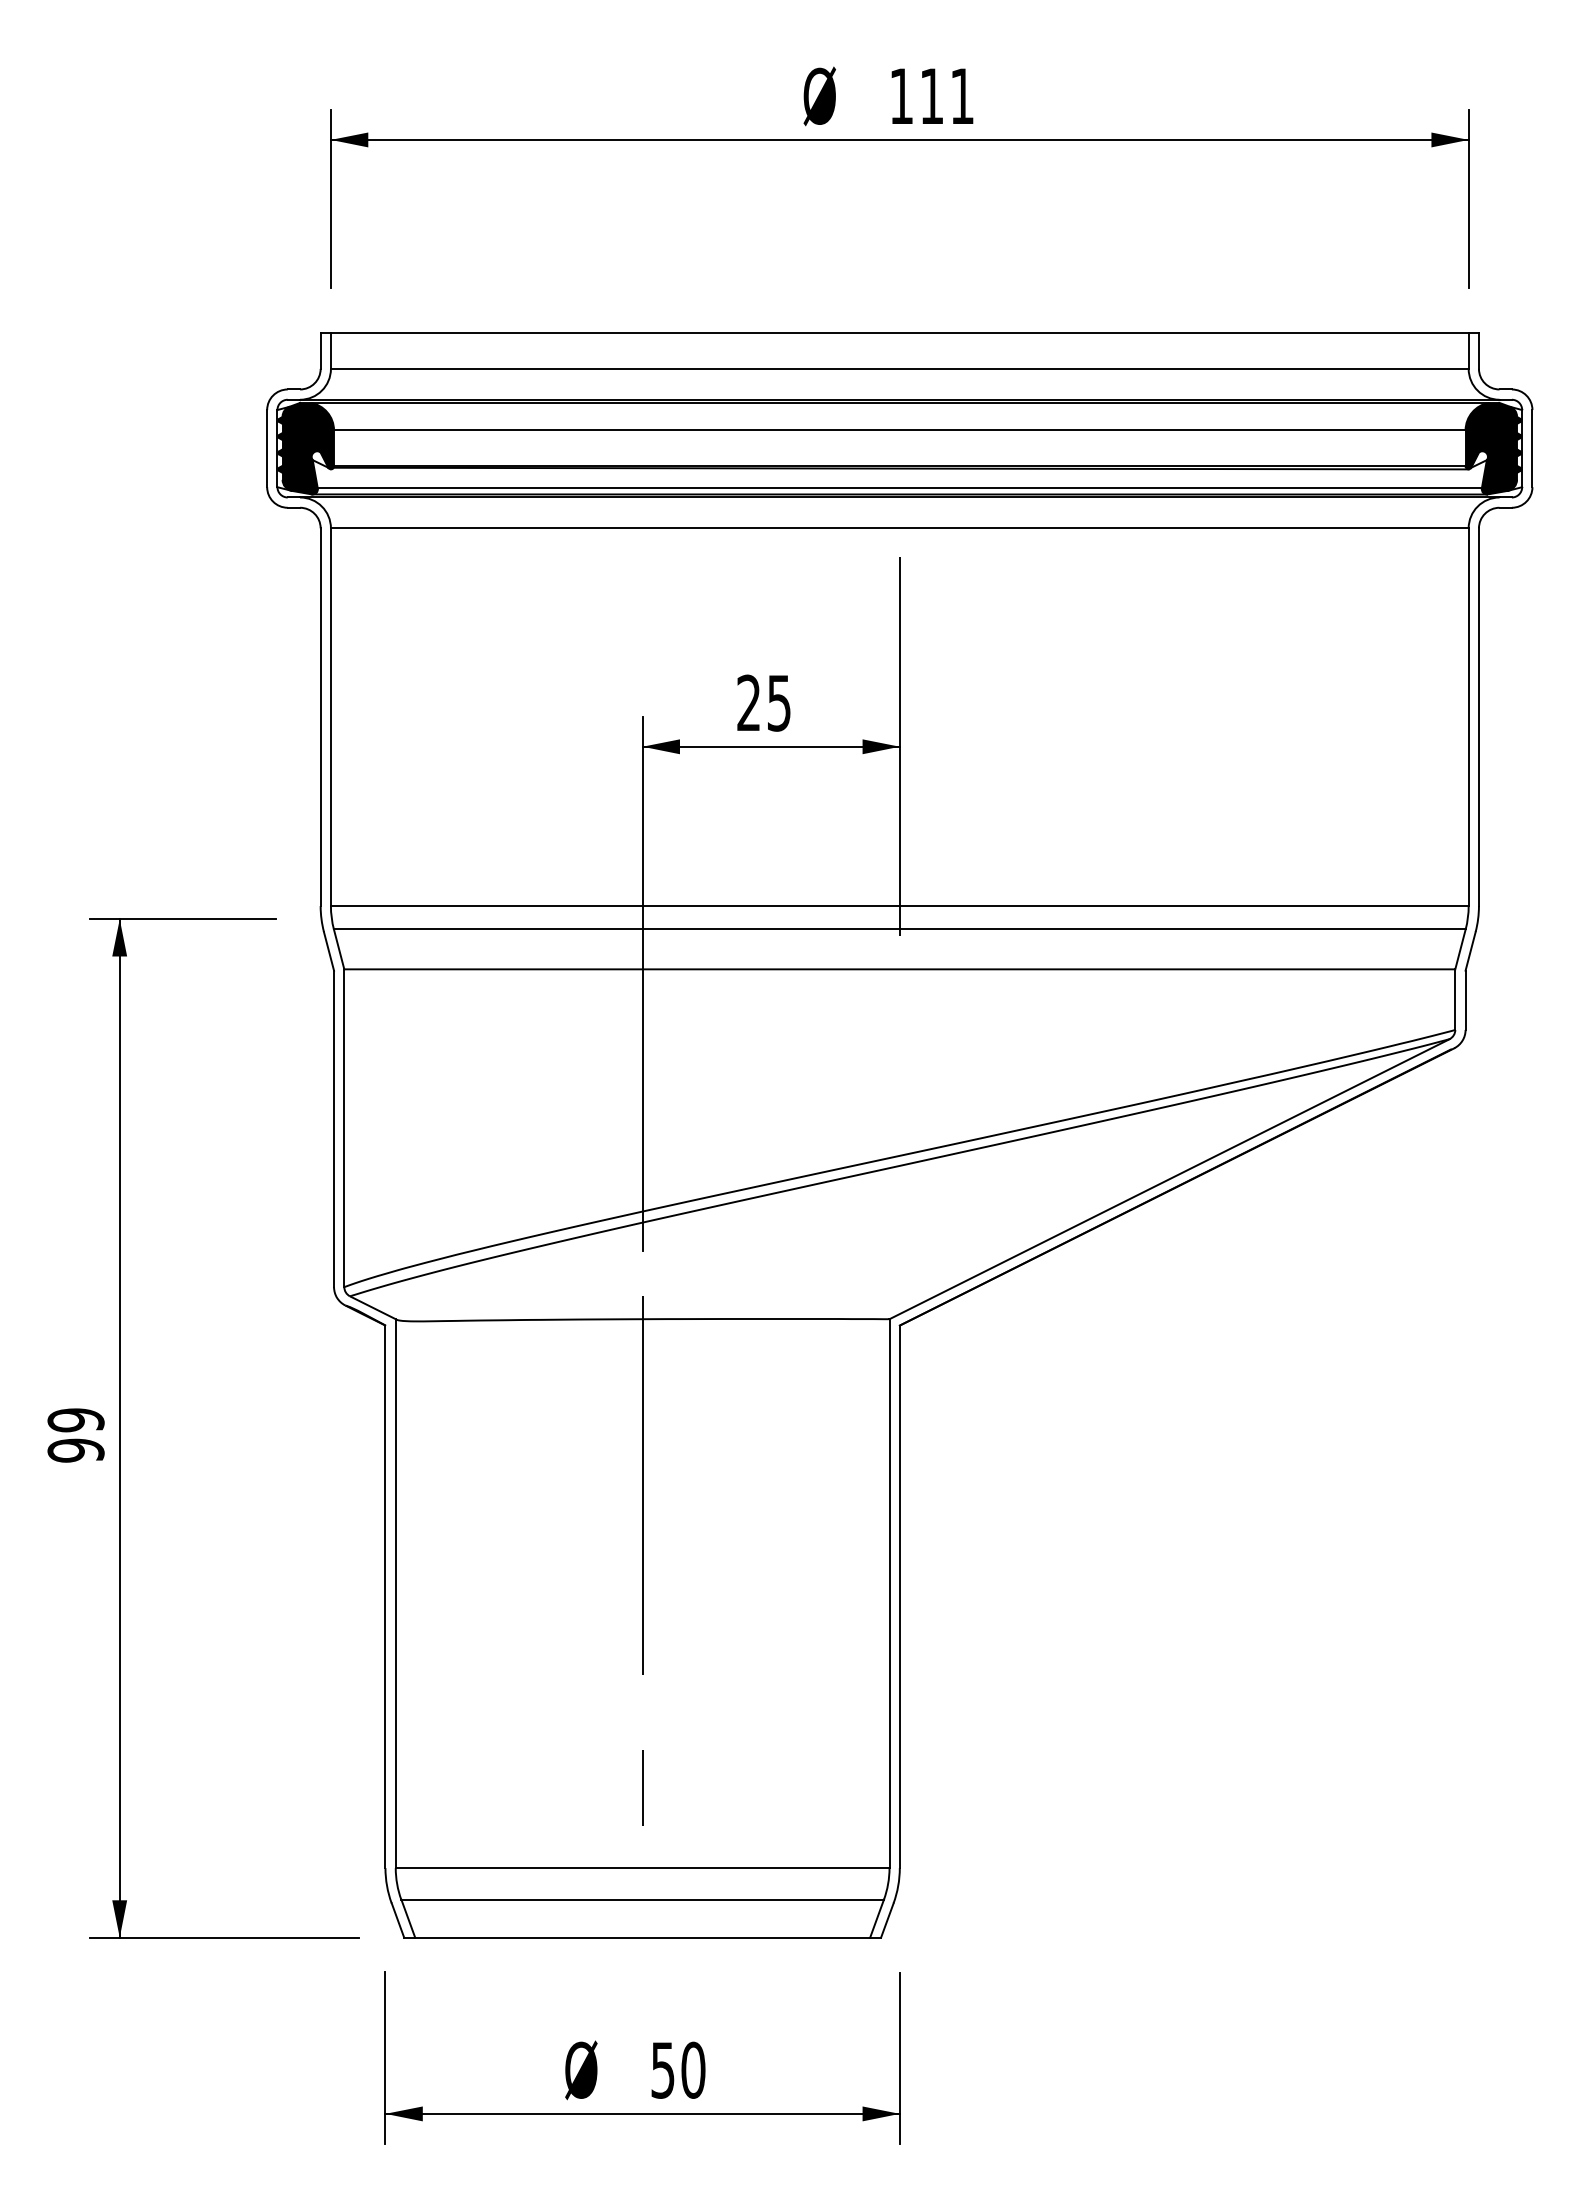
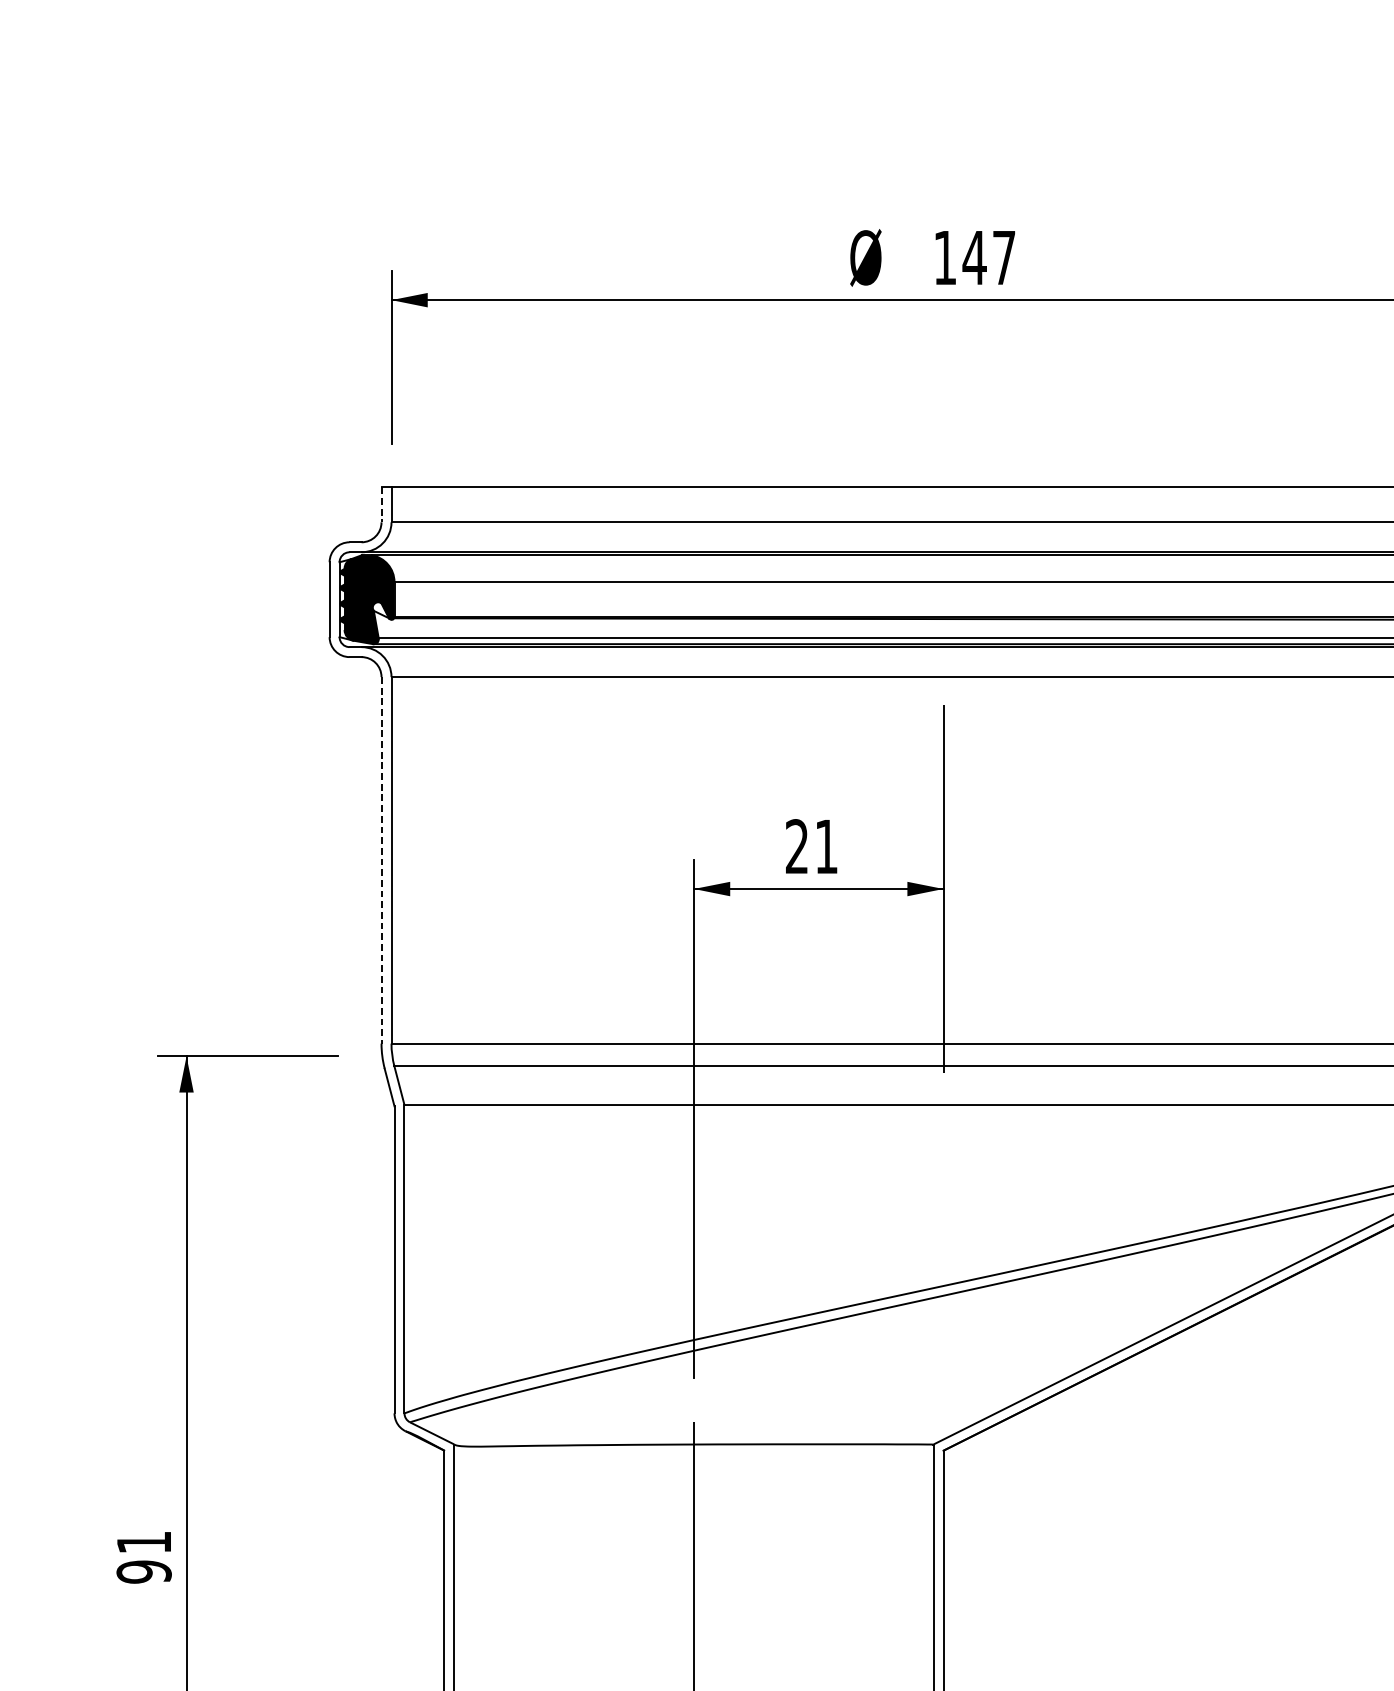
text: (946, 95) -> (988, 257), 111 -> 147
line: (320, 351) -> (381, 505), solid -> dashed
text: (779, 703) -> (826, 847), 25 -> 21
line: (320, 717) -> (381, 860), solid -> dashed
text: (75, 1420) -> (143, 1542), 99 -> 91

